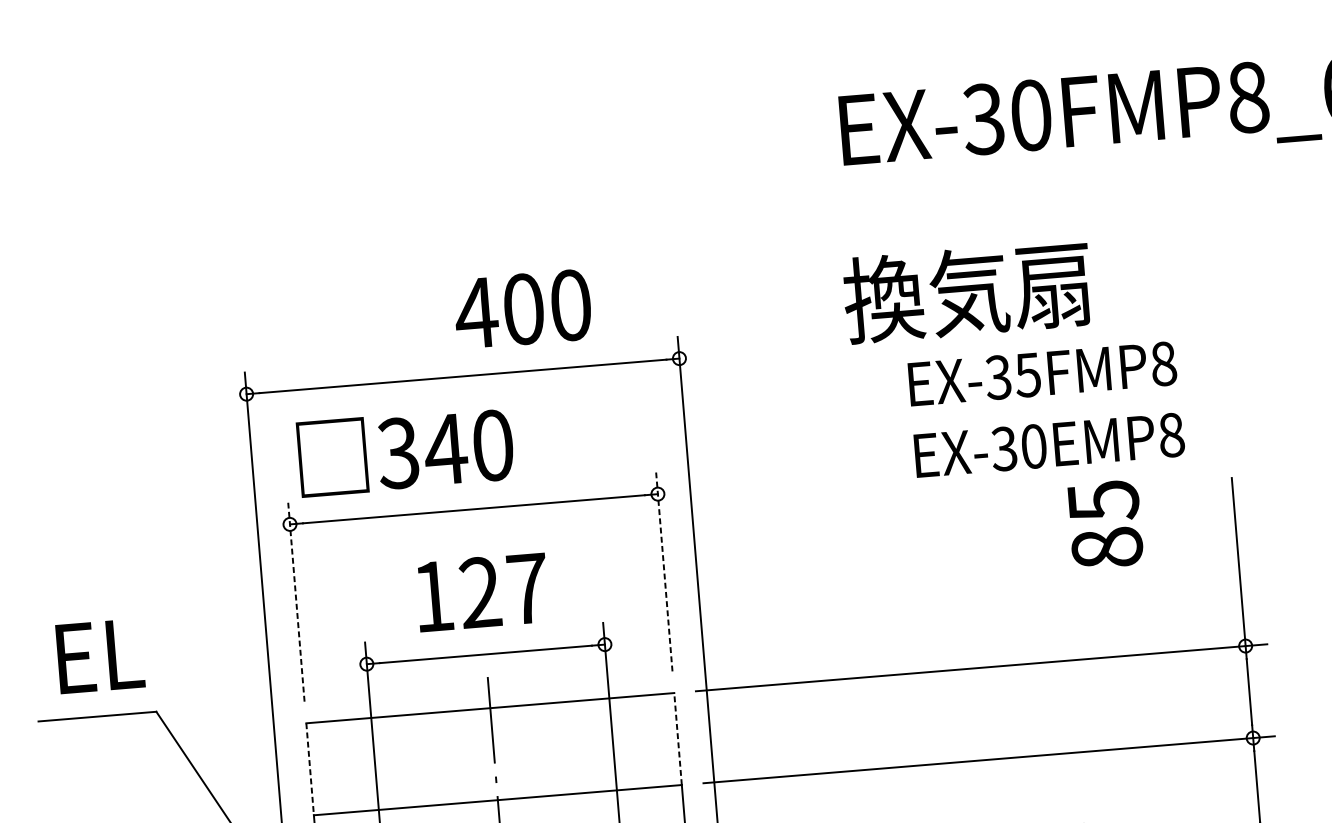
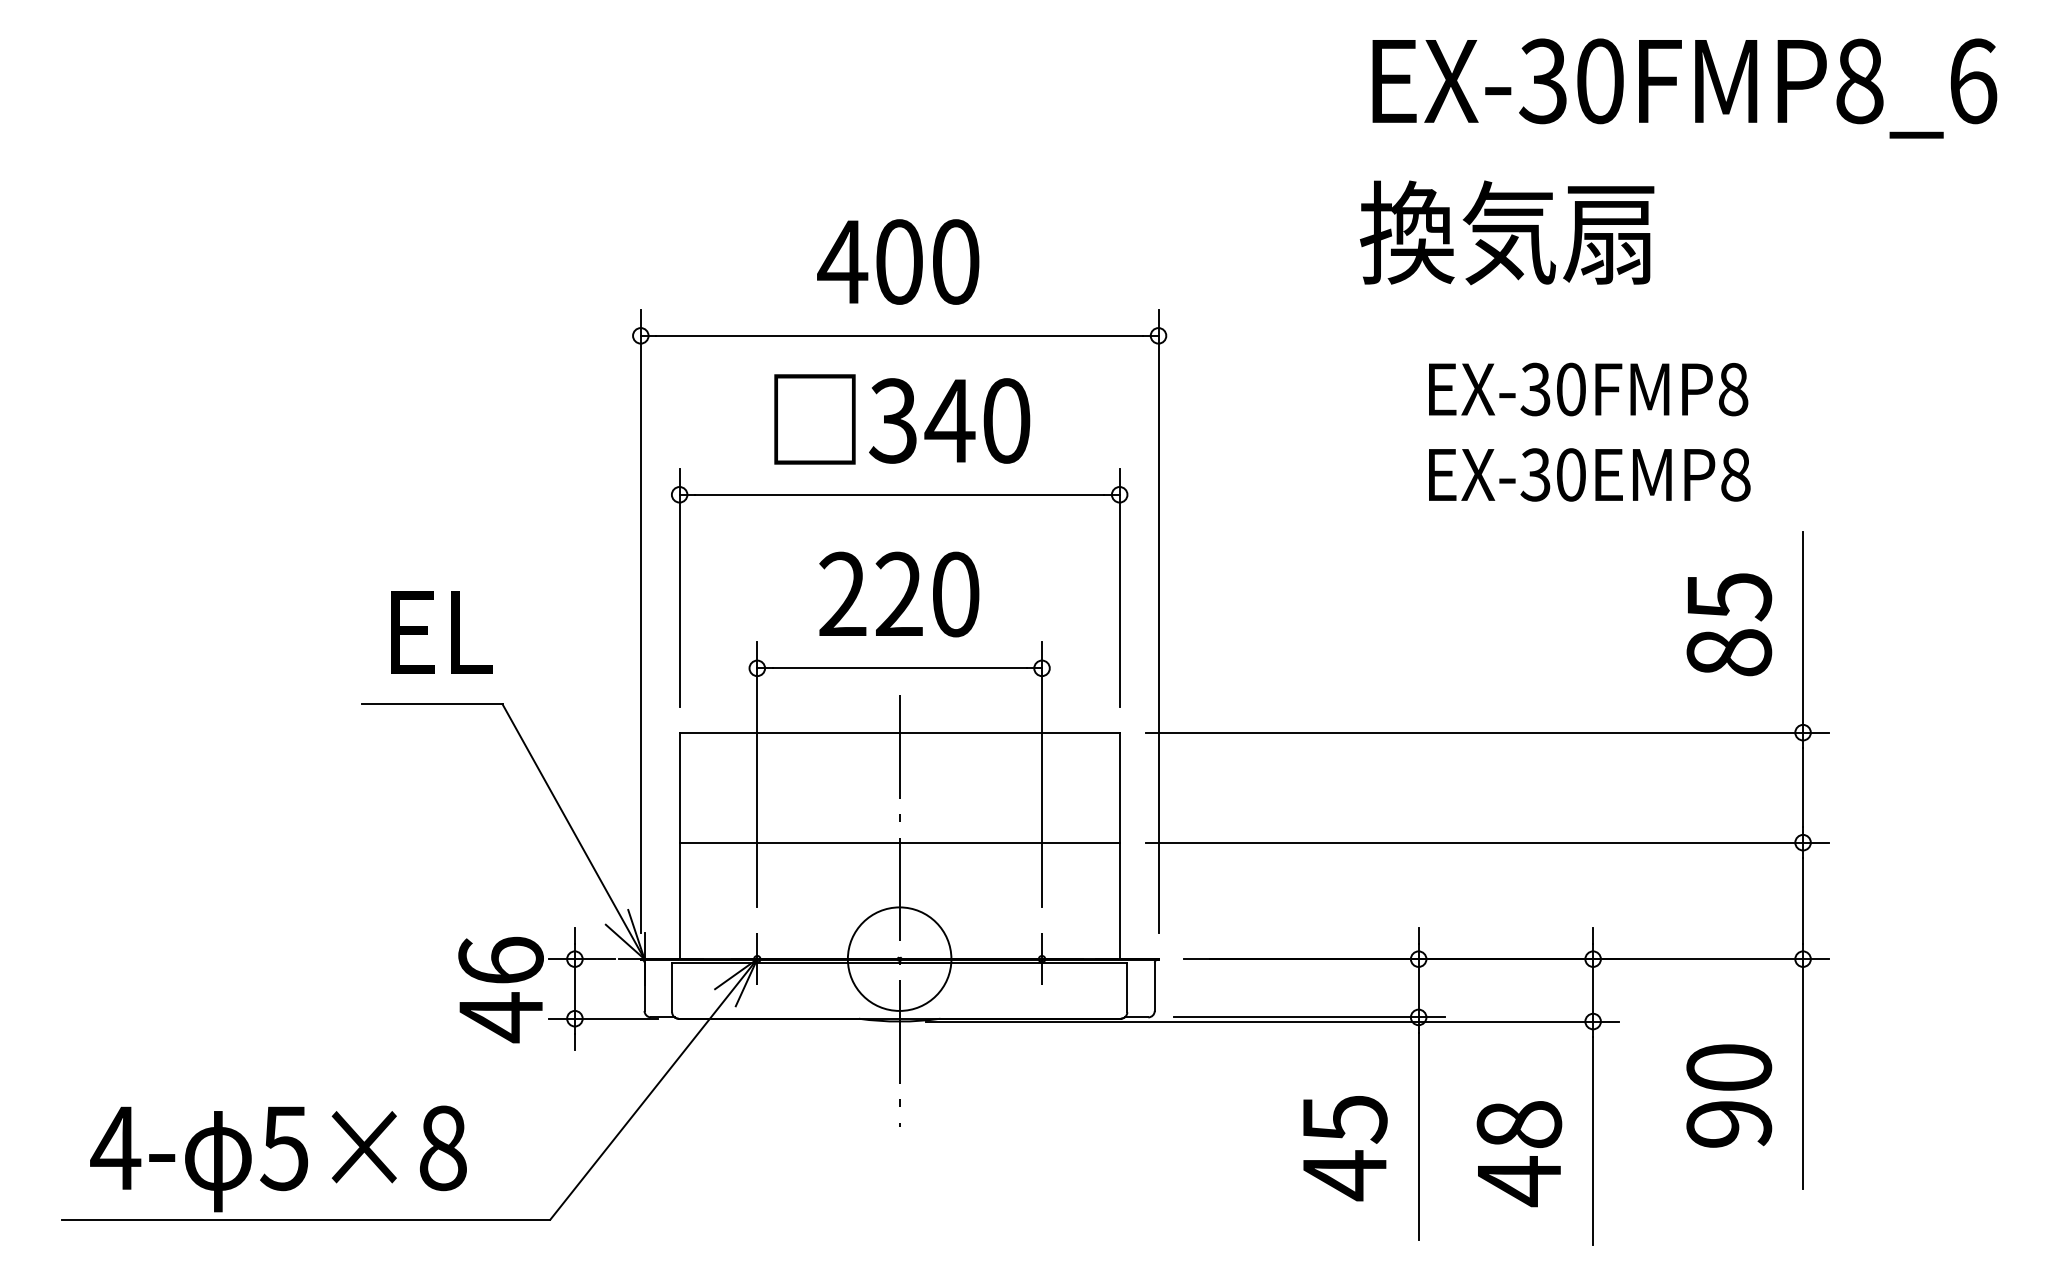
text: (967, 291) -> (1507, 232), moved
text: (523, 308) -> (898, 261), moved
text: (1027, 375) -> (1570, 389), EX-35FMP8 -> EX-30FMP8
text: (405, 451) -> (902, 419), moved
text: (1105, 524) -> (1729, 624), moved
line: (664, 571) -> (1119, 587), dashed -> solid
text: (480, 592) -> (899, 594), 127 -> 220
line: (296, 601) -> (679, 587), dashed -> solid
line: (677, 738) -> (1119, 787), dashed -> solid
line: (310, 769) -> (679, 788), dashed -> solid

